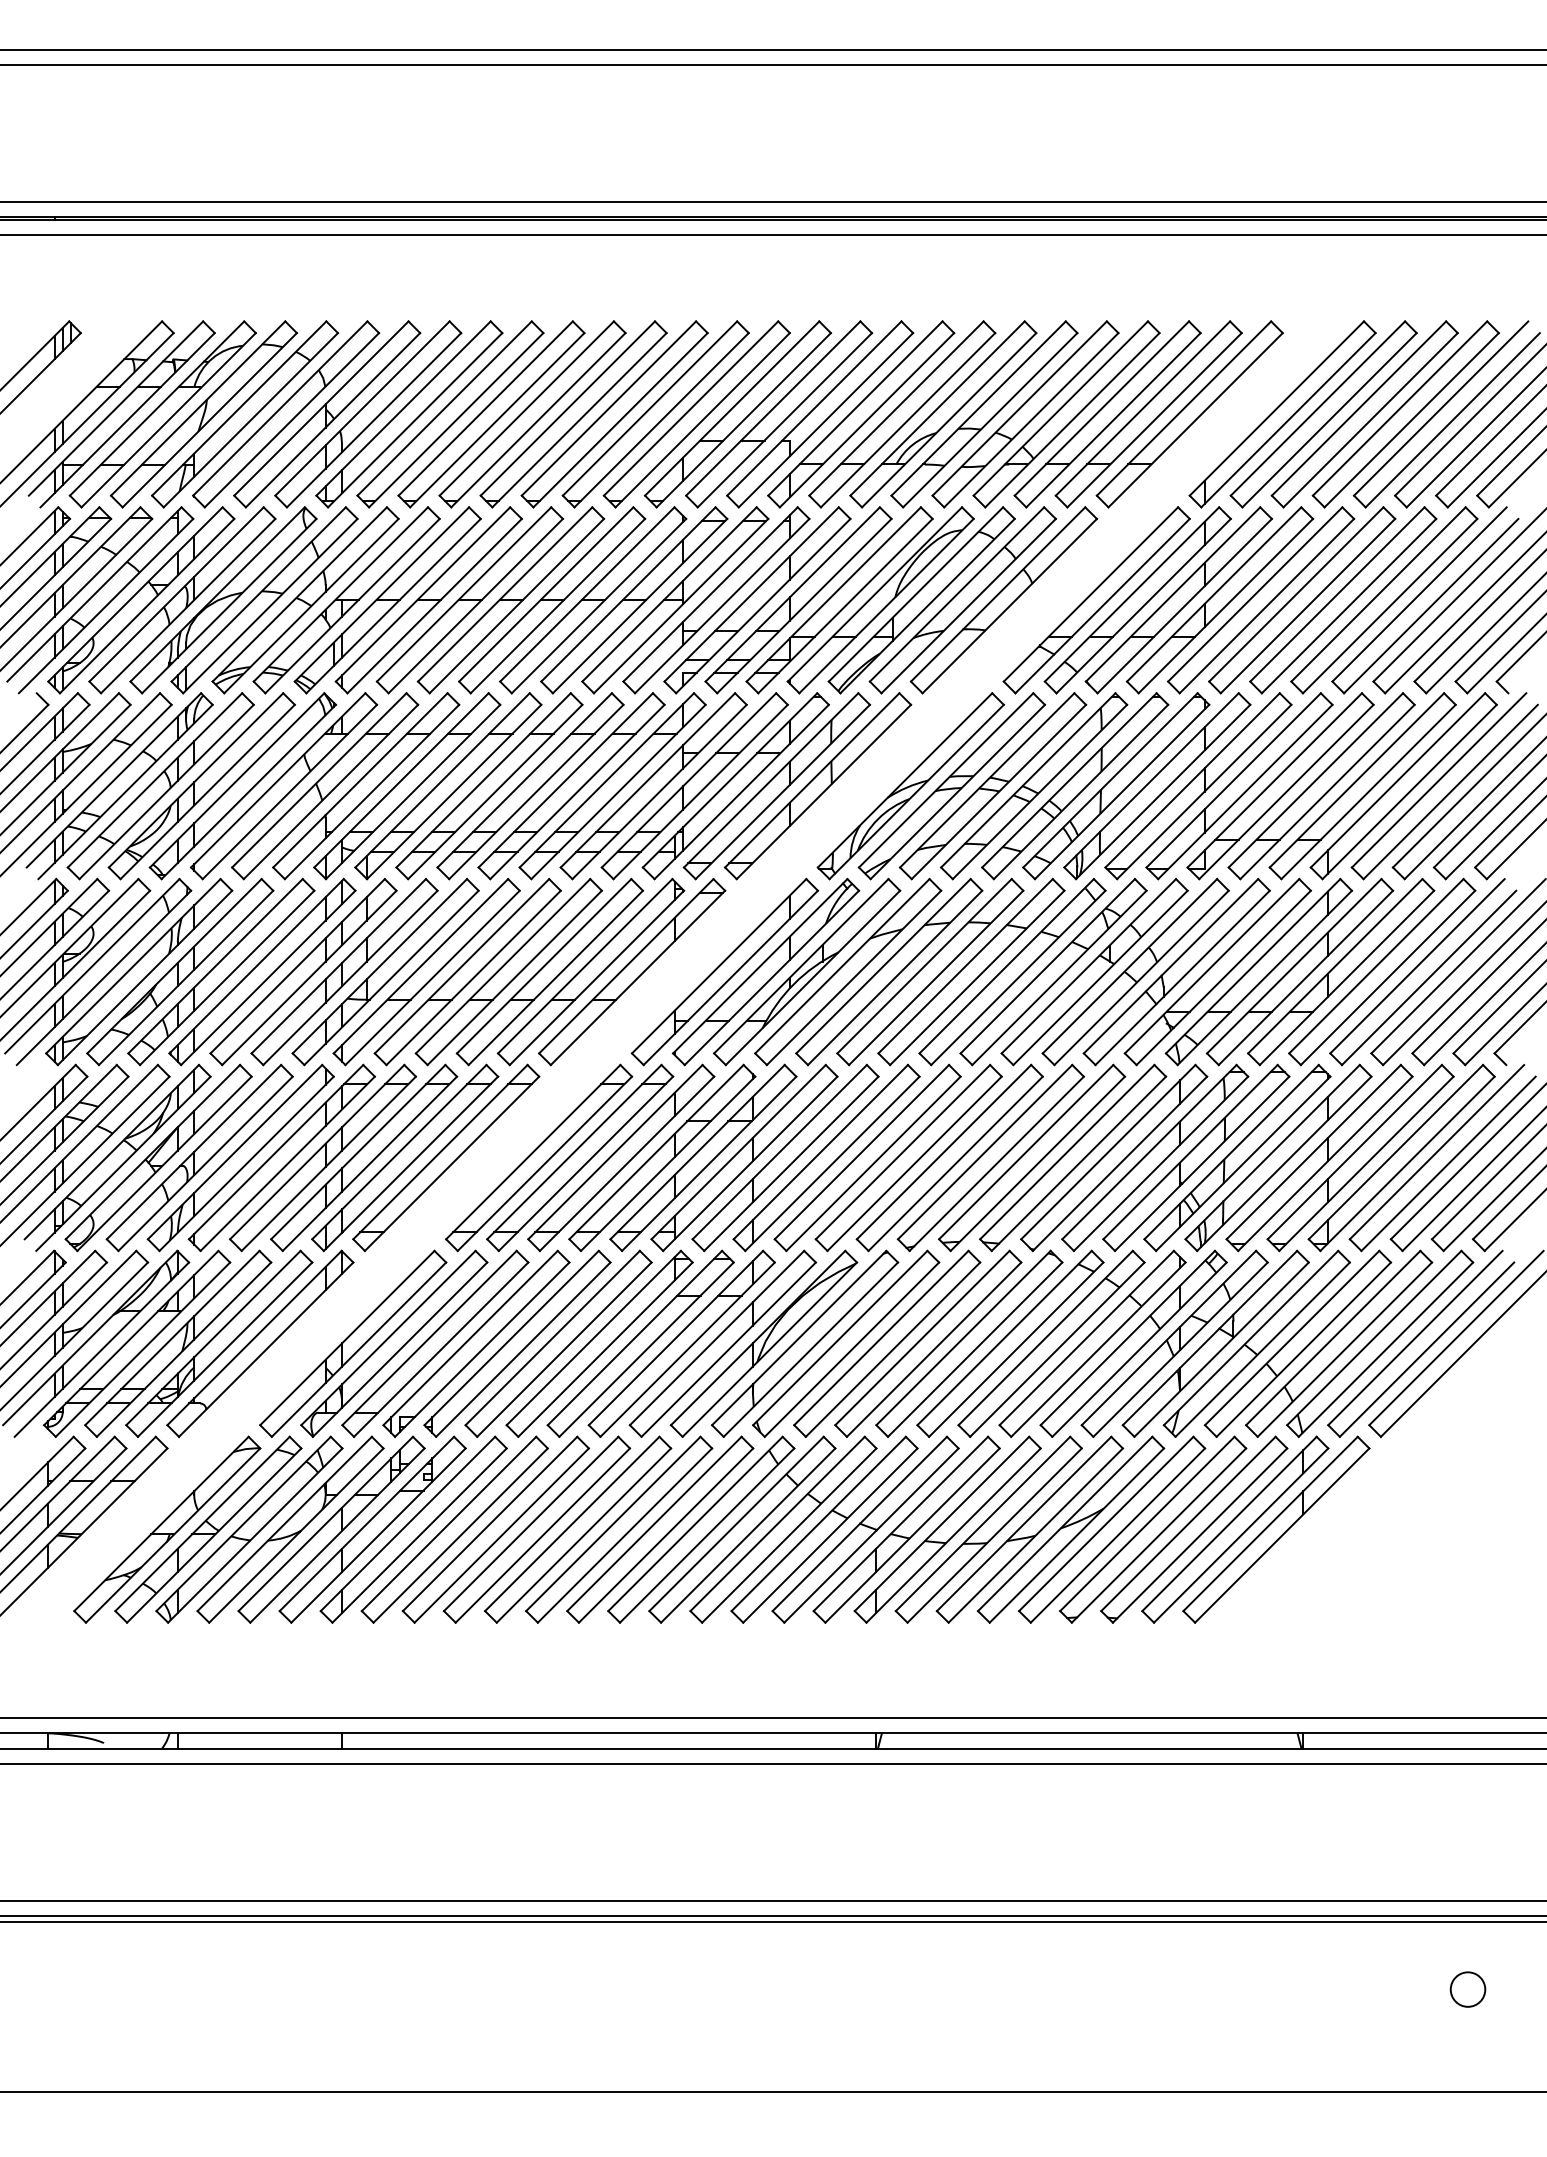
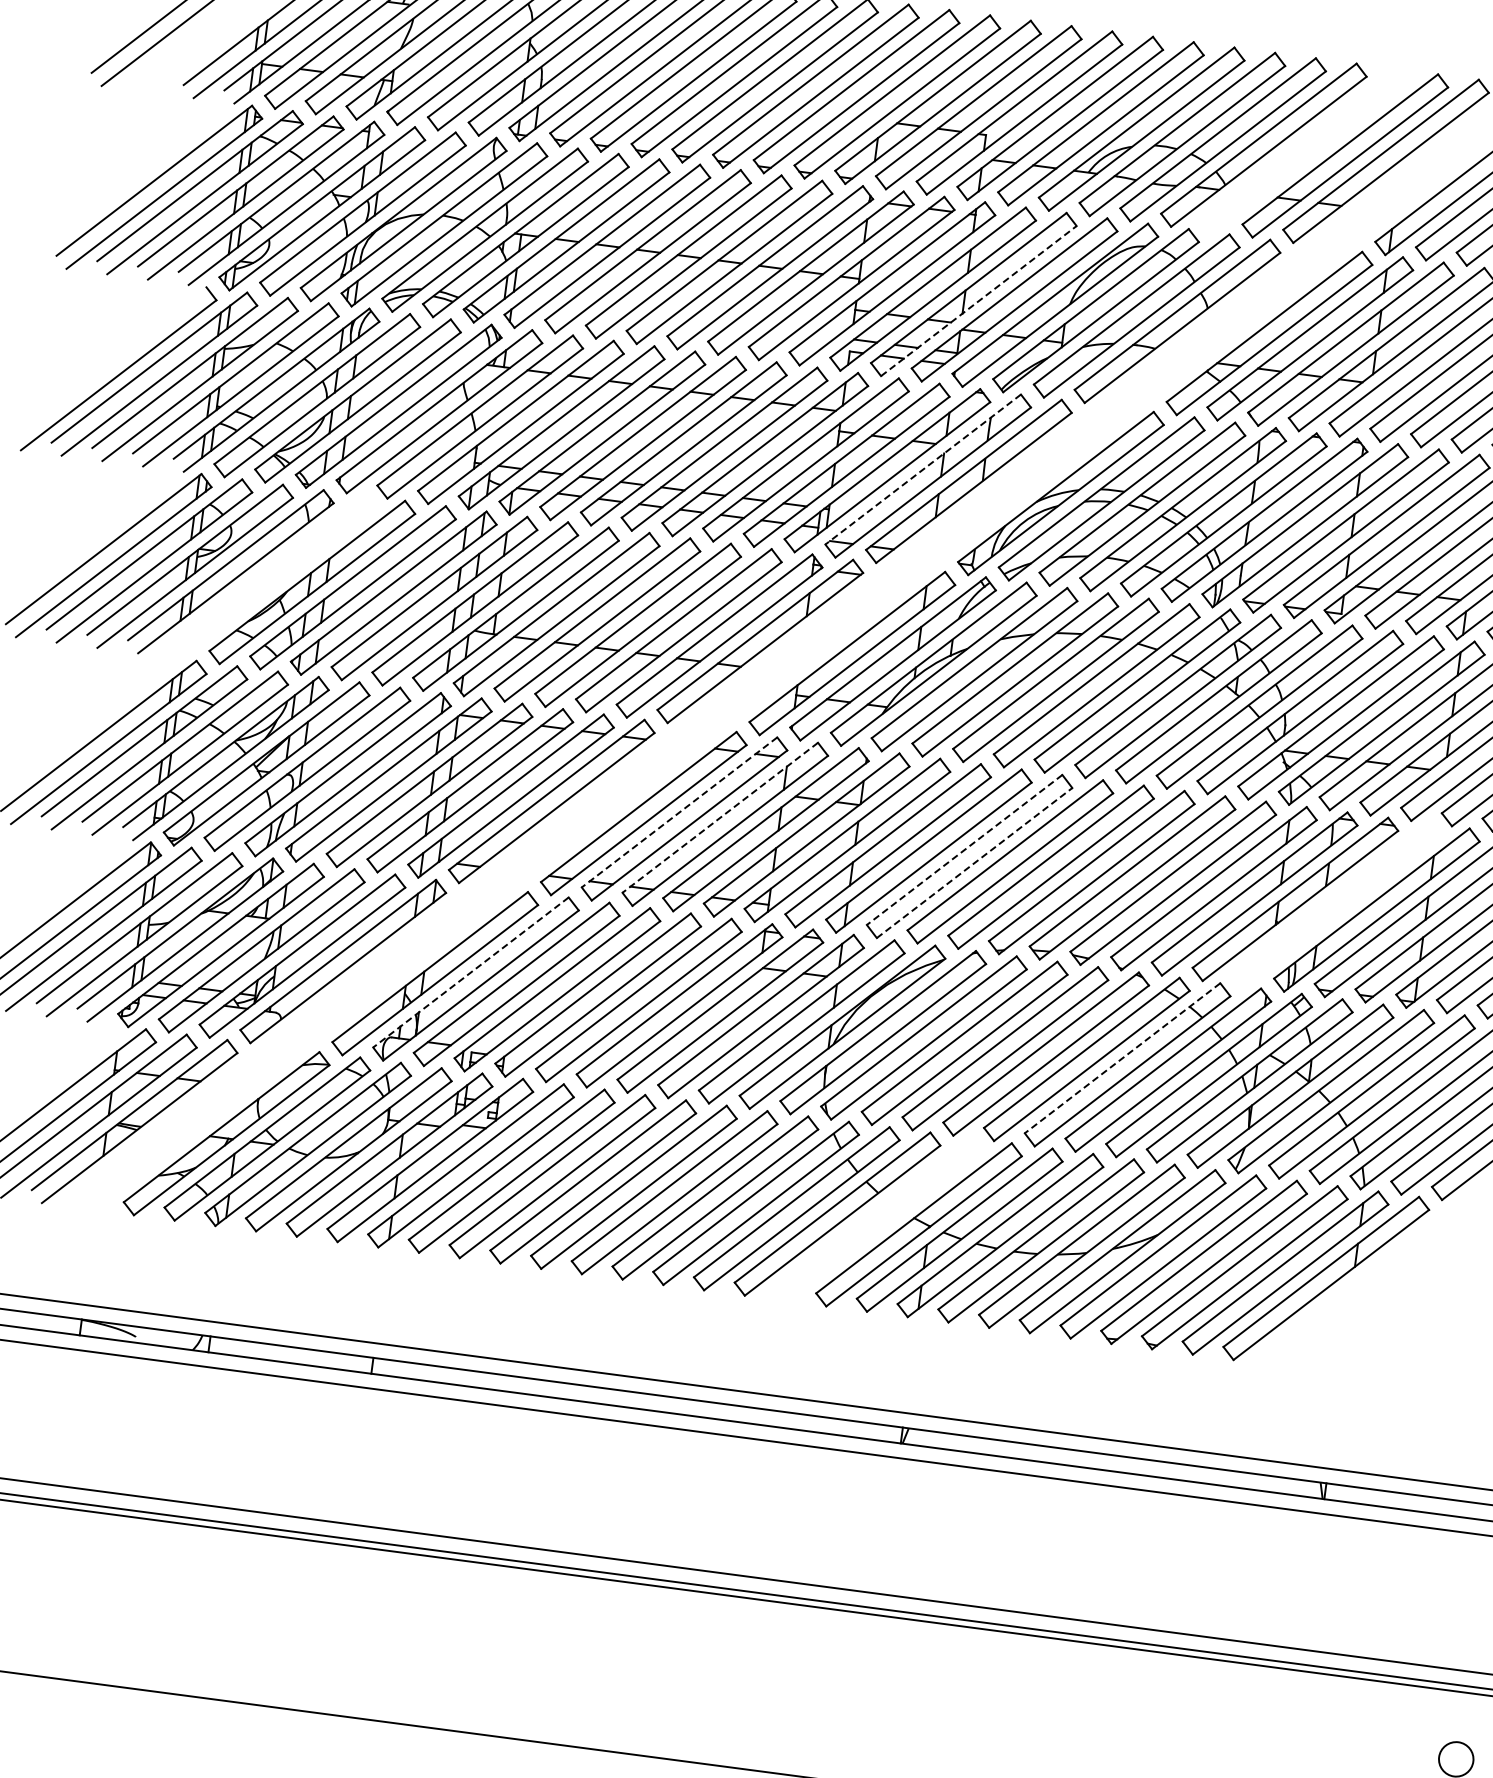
part: (1107, 414) -> (1304, 150), removed
line: (804, 605) -> (979, 300), solid -> dashed
line: (770, 780) -> (922, 469), solid -> dashed
part: (139, 971) -> (271, 576), removed
line: (574, 1152) -> (679, 812), solid -> dashed
line: (615, 1152) -> (720, 818), solid -> dashed
line: (861, 1152) -> (964, 850), solid -> dashed
part: (1237, 1157) -> (1336, 904), removed
line: (873, 1163) -> (974, 862), solid -> dashed
line: (388, 1338) -> (470, 972), solid -> dashed
line: (1045, 1338) -> (1122, 1058), solid -> dashed
part: (824, 1529) -> (878, 1219), removed

